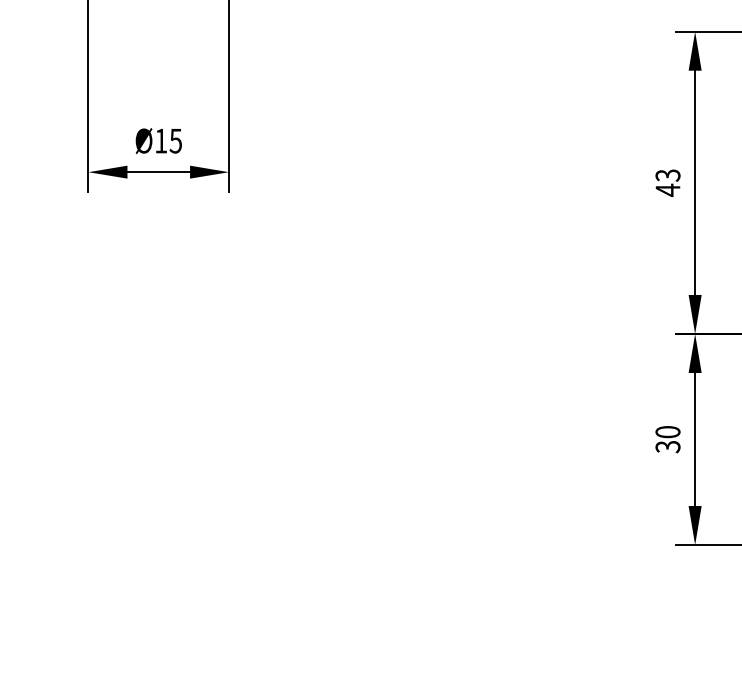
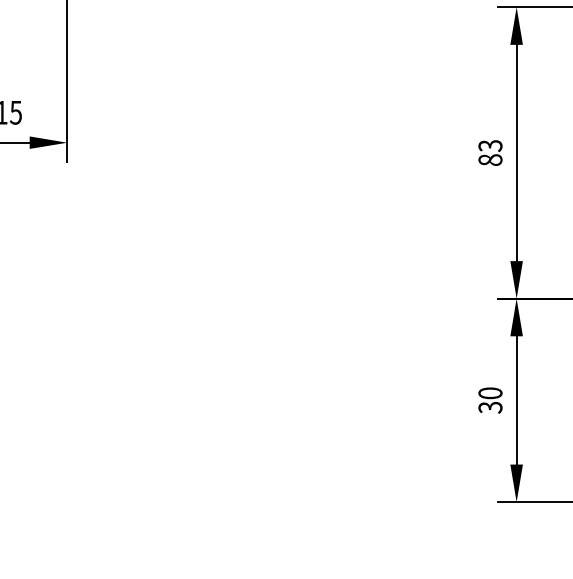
text: (667, 189) -> (489, 159), 43 -> 83

